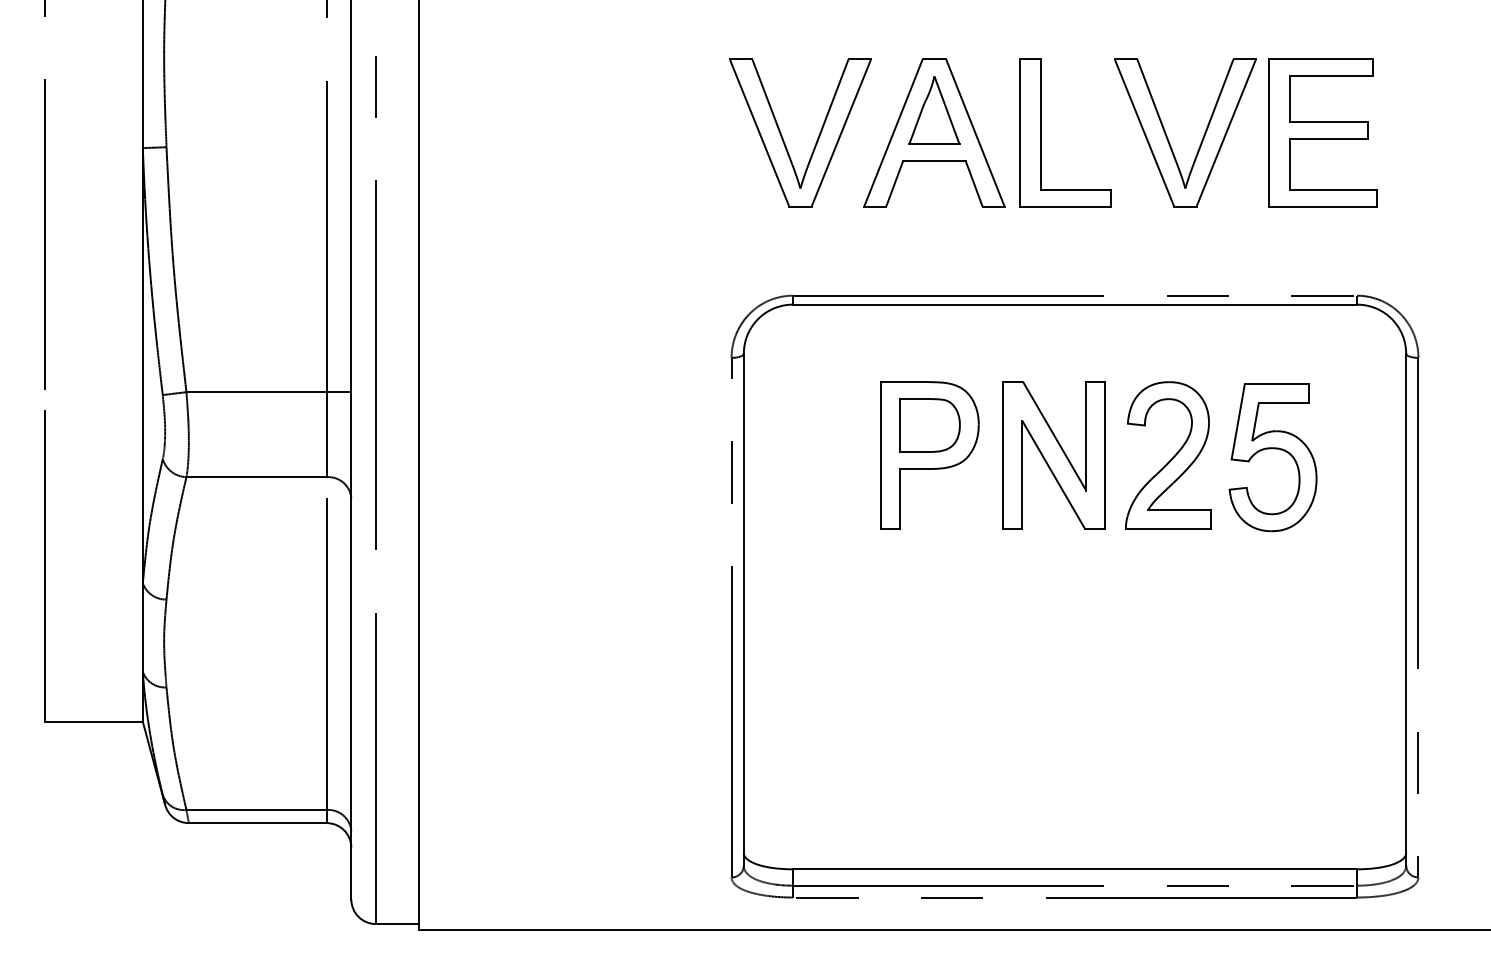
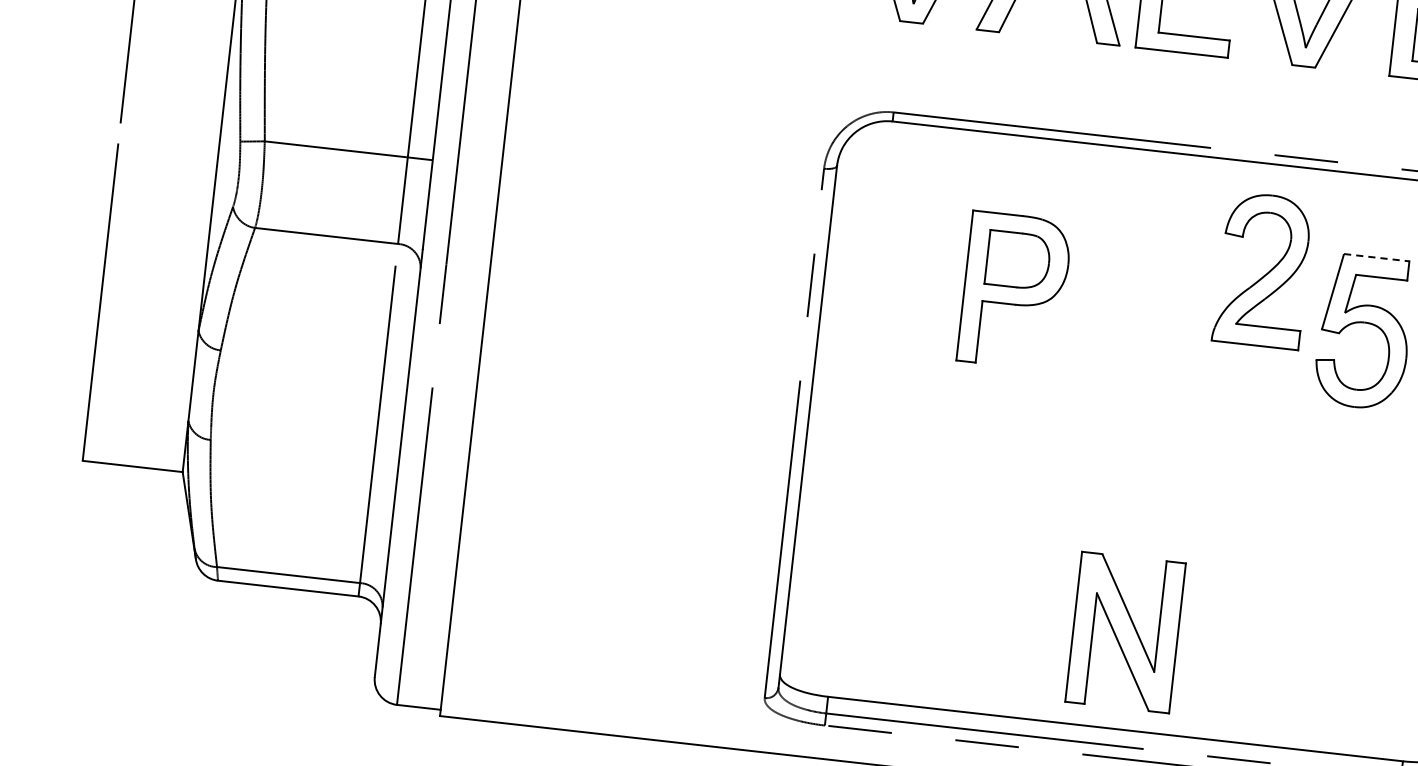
line: (1277, 384) -> (1377, 258), solid -> dashed
part: (1053, 455) -> (1124, 632), moved
part: (1168, 455) -> (1263, 270), moved

